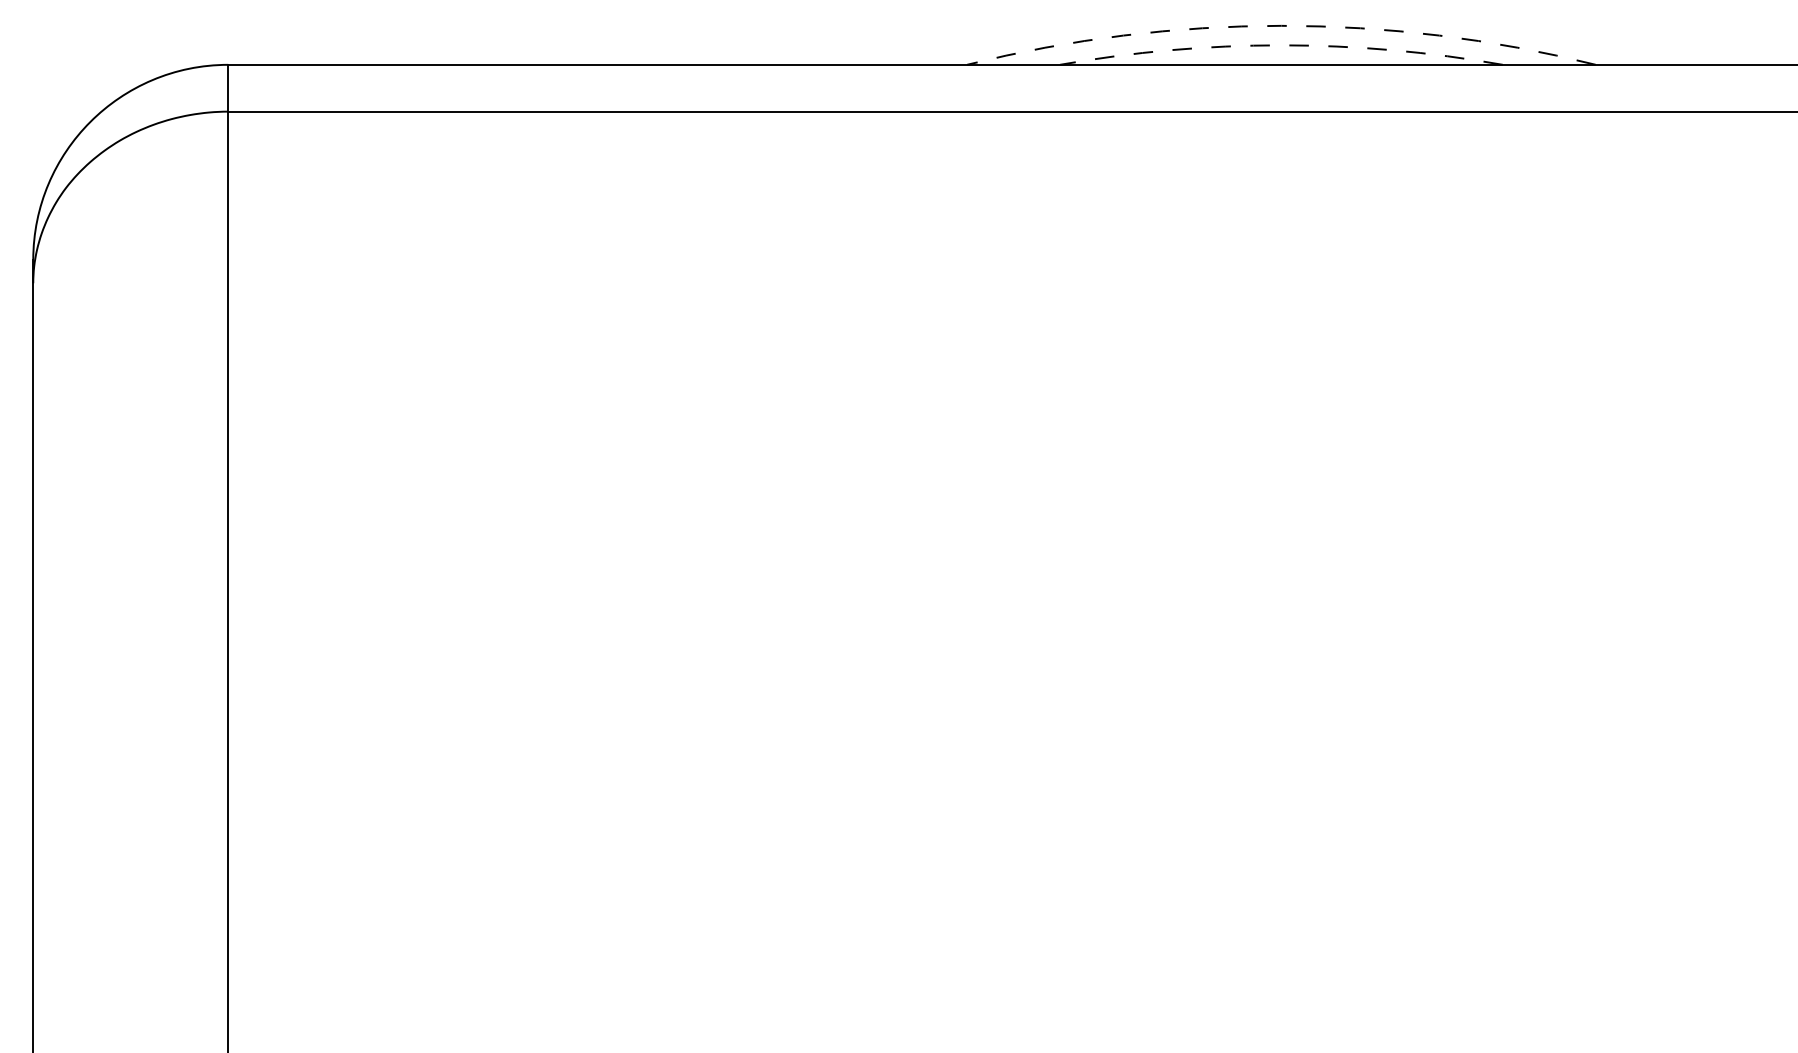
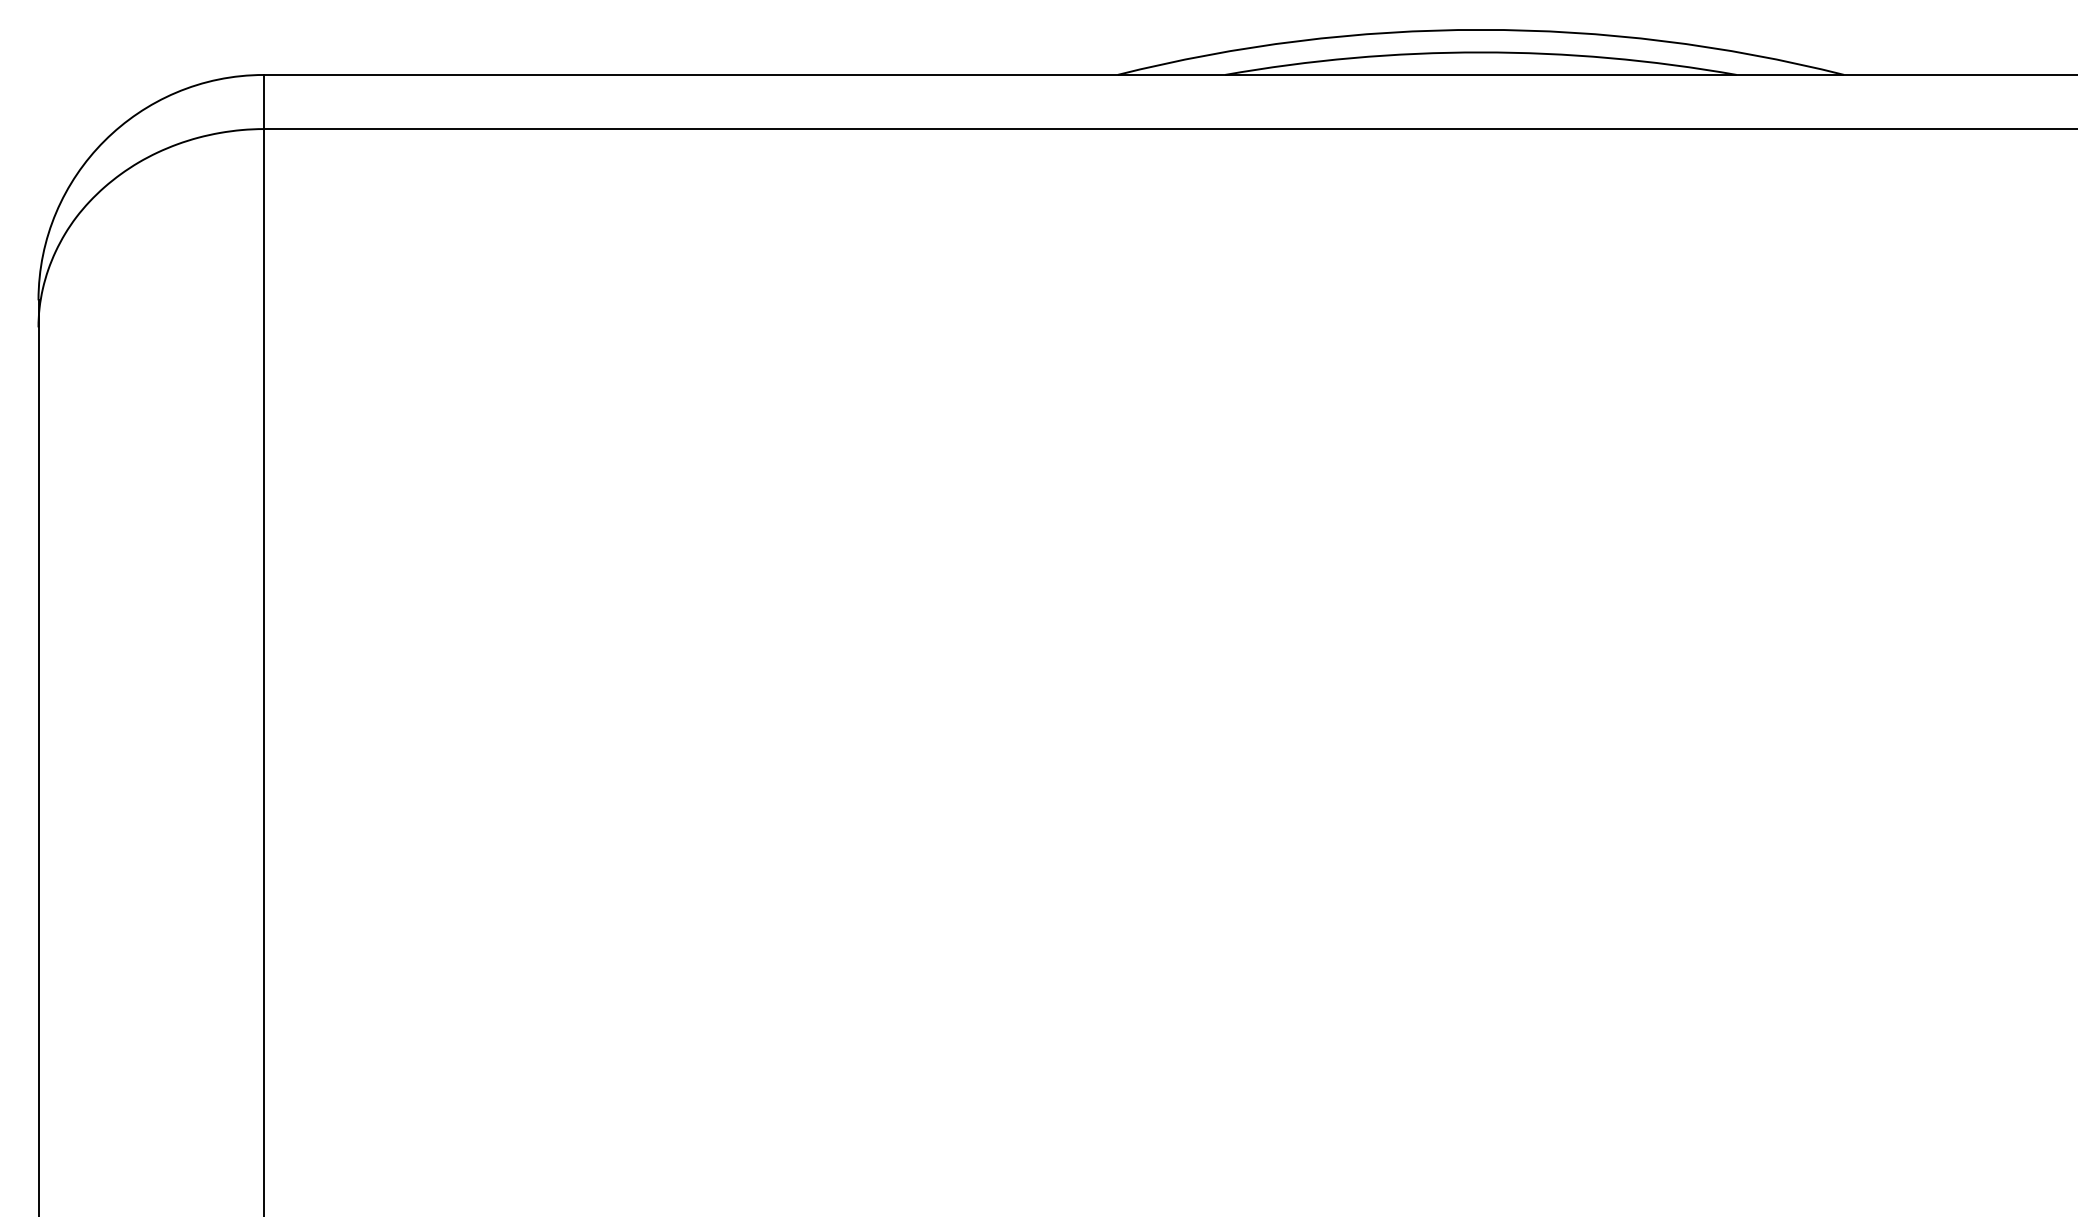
arc: (1281, 25) -> (1480, 29), dashed -> solid
arc: (1281, 45) -> (1480, 52), dashed -> solid

